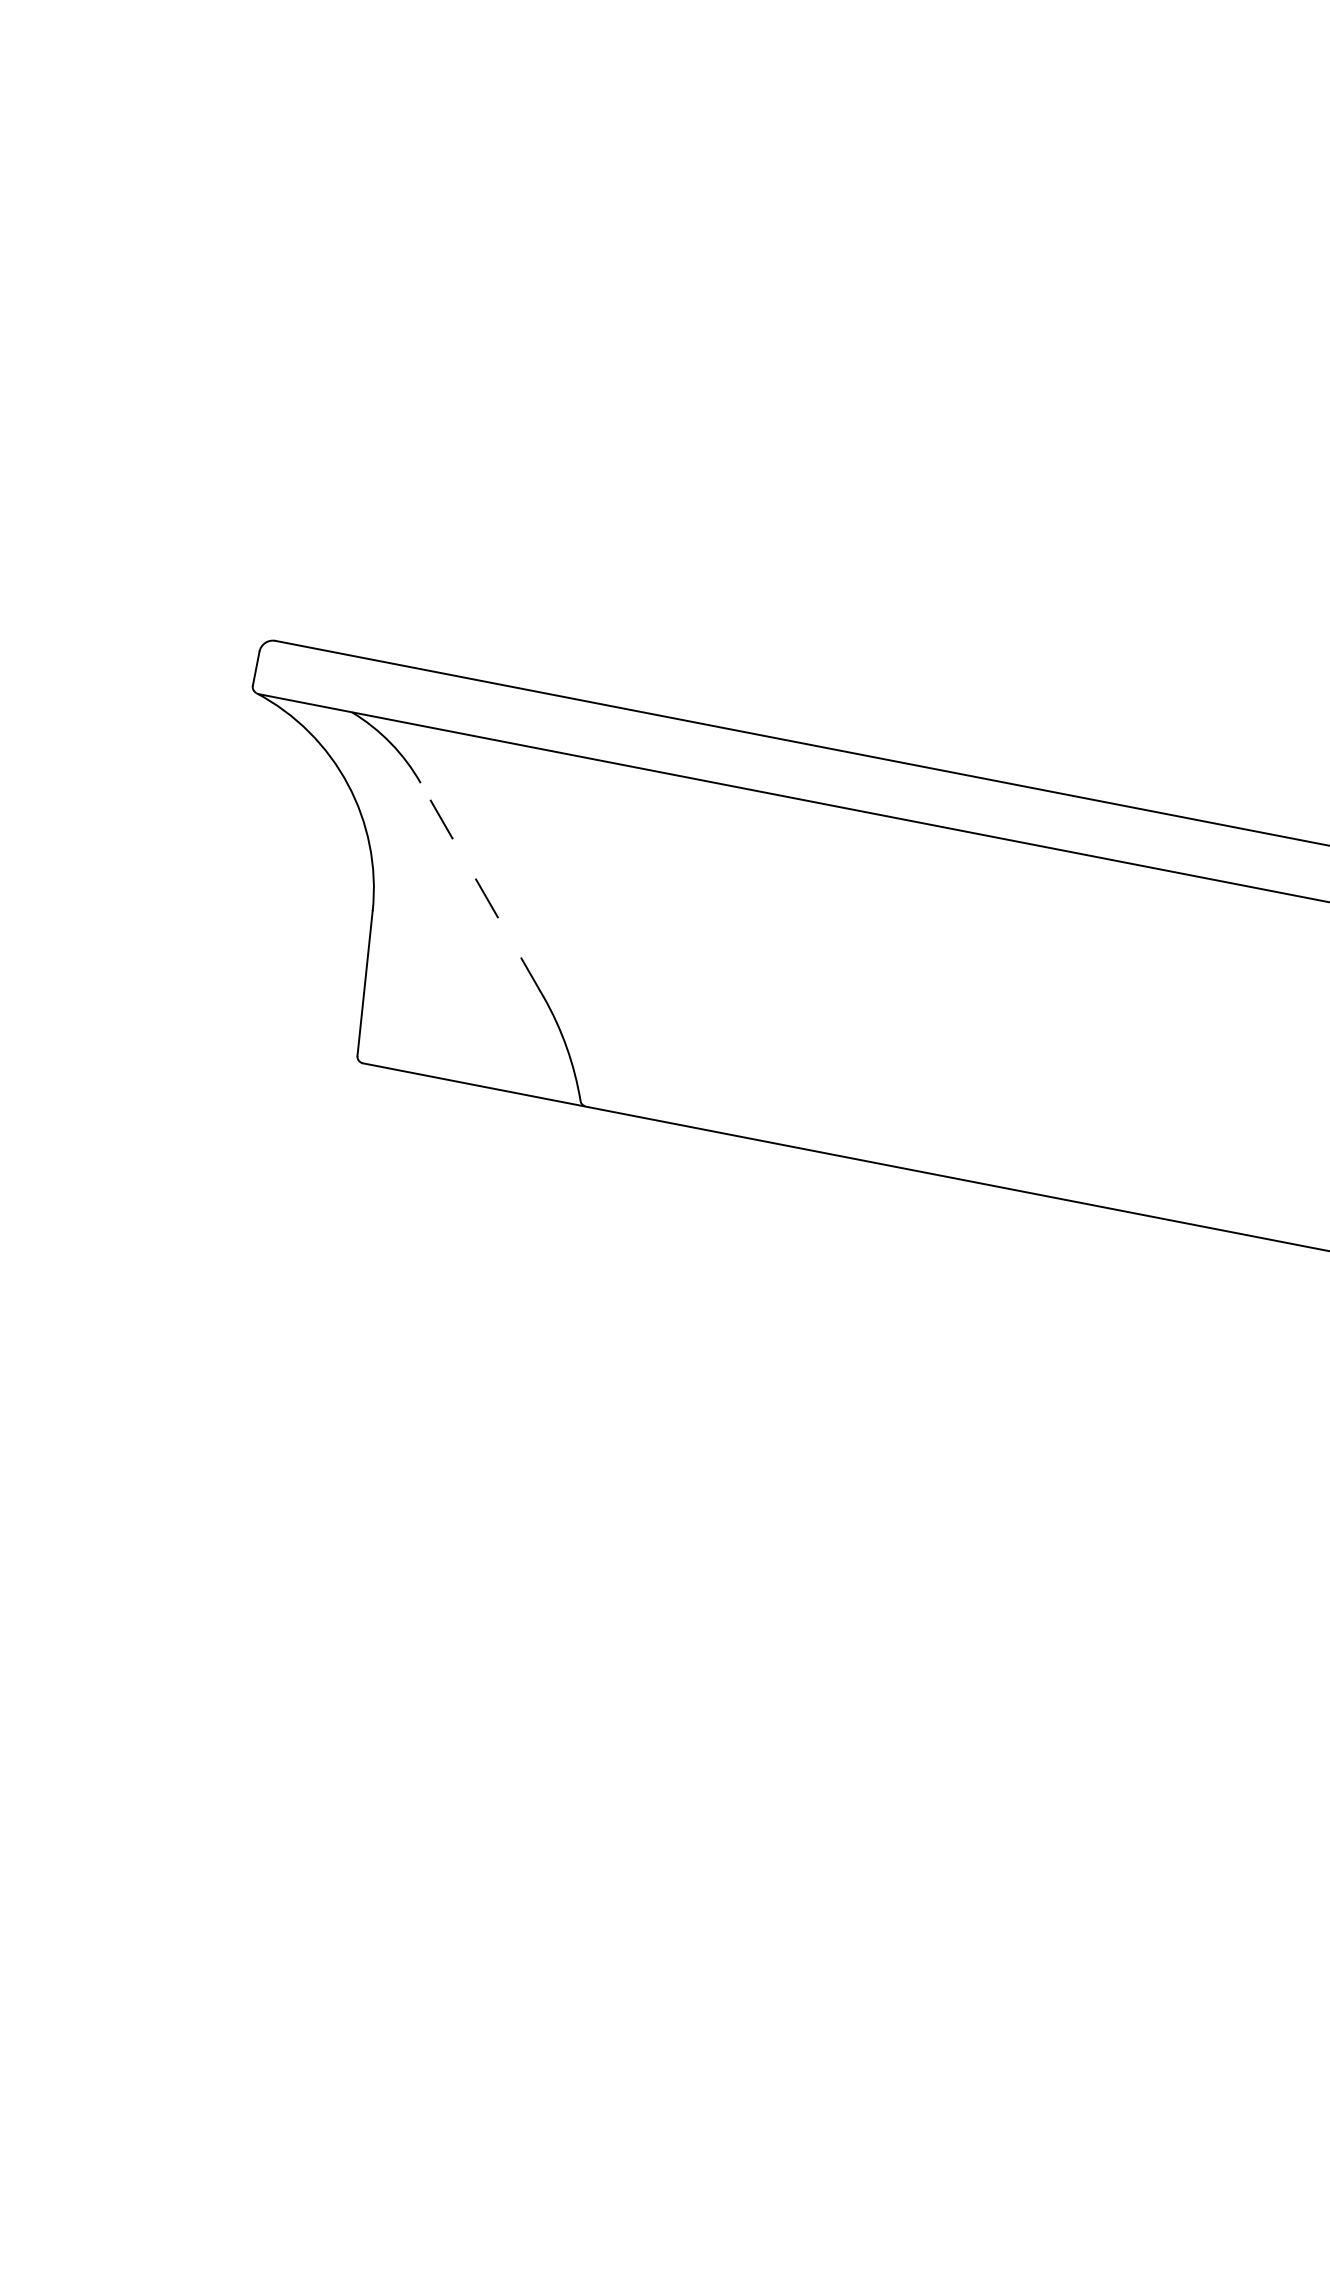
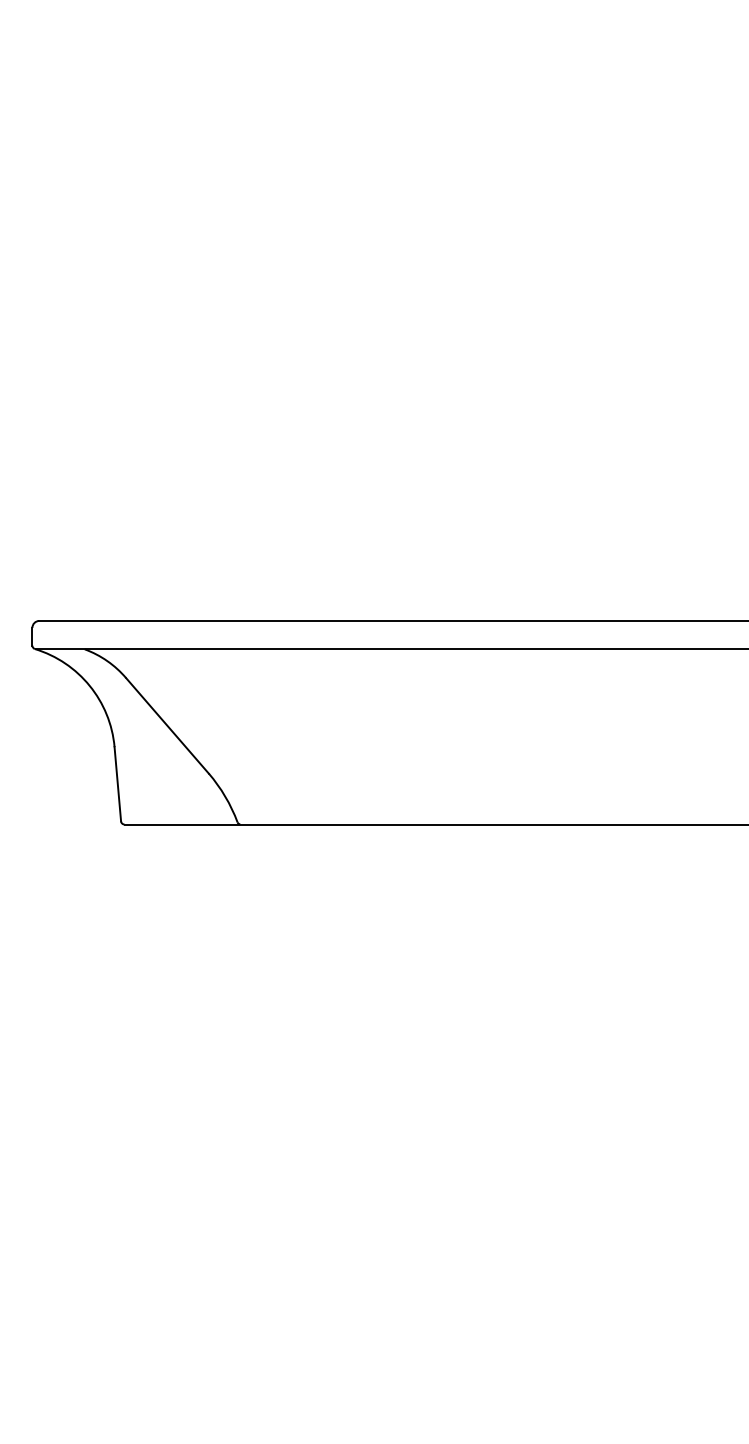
line: (482, 889) -> (167, 725), dashed -> solid

